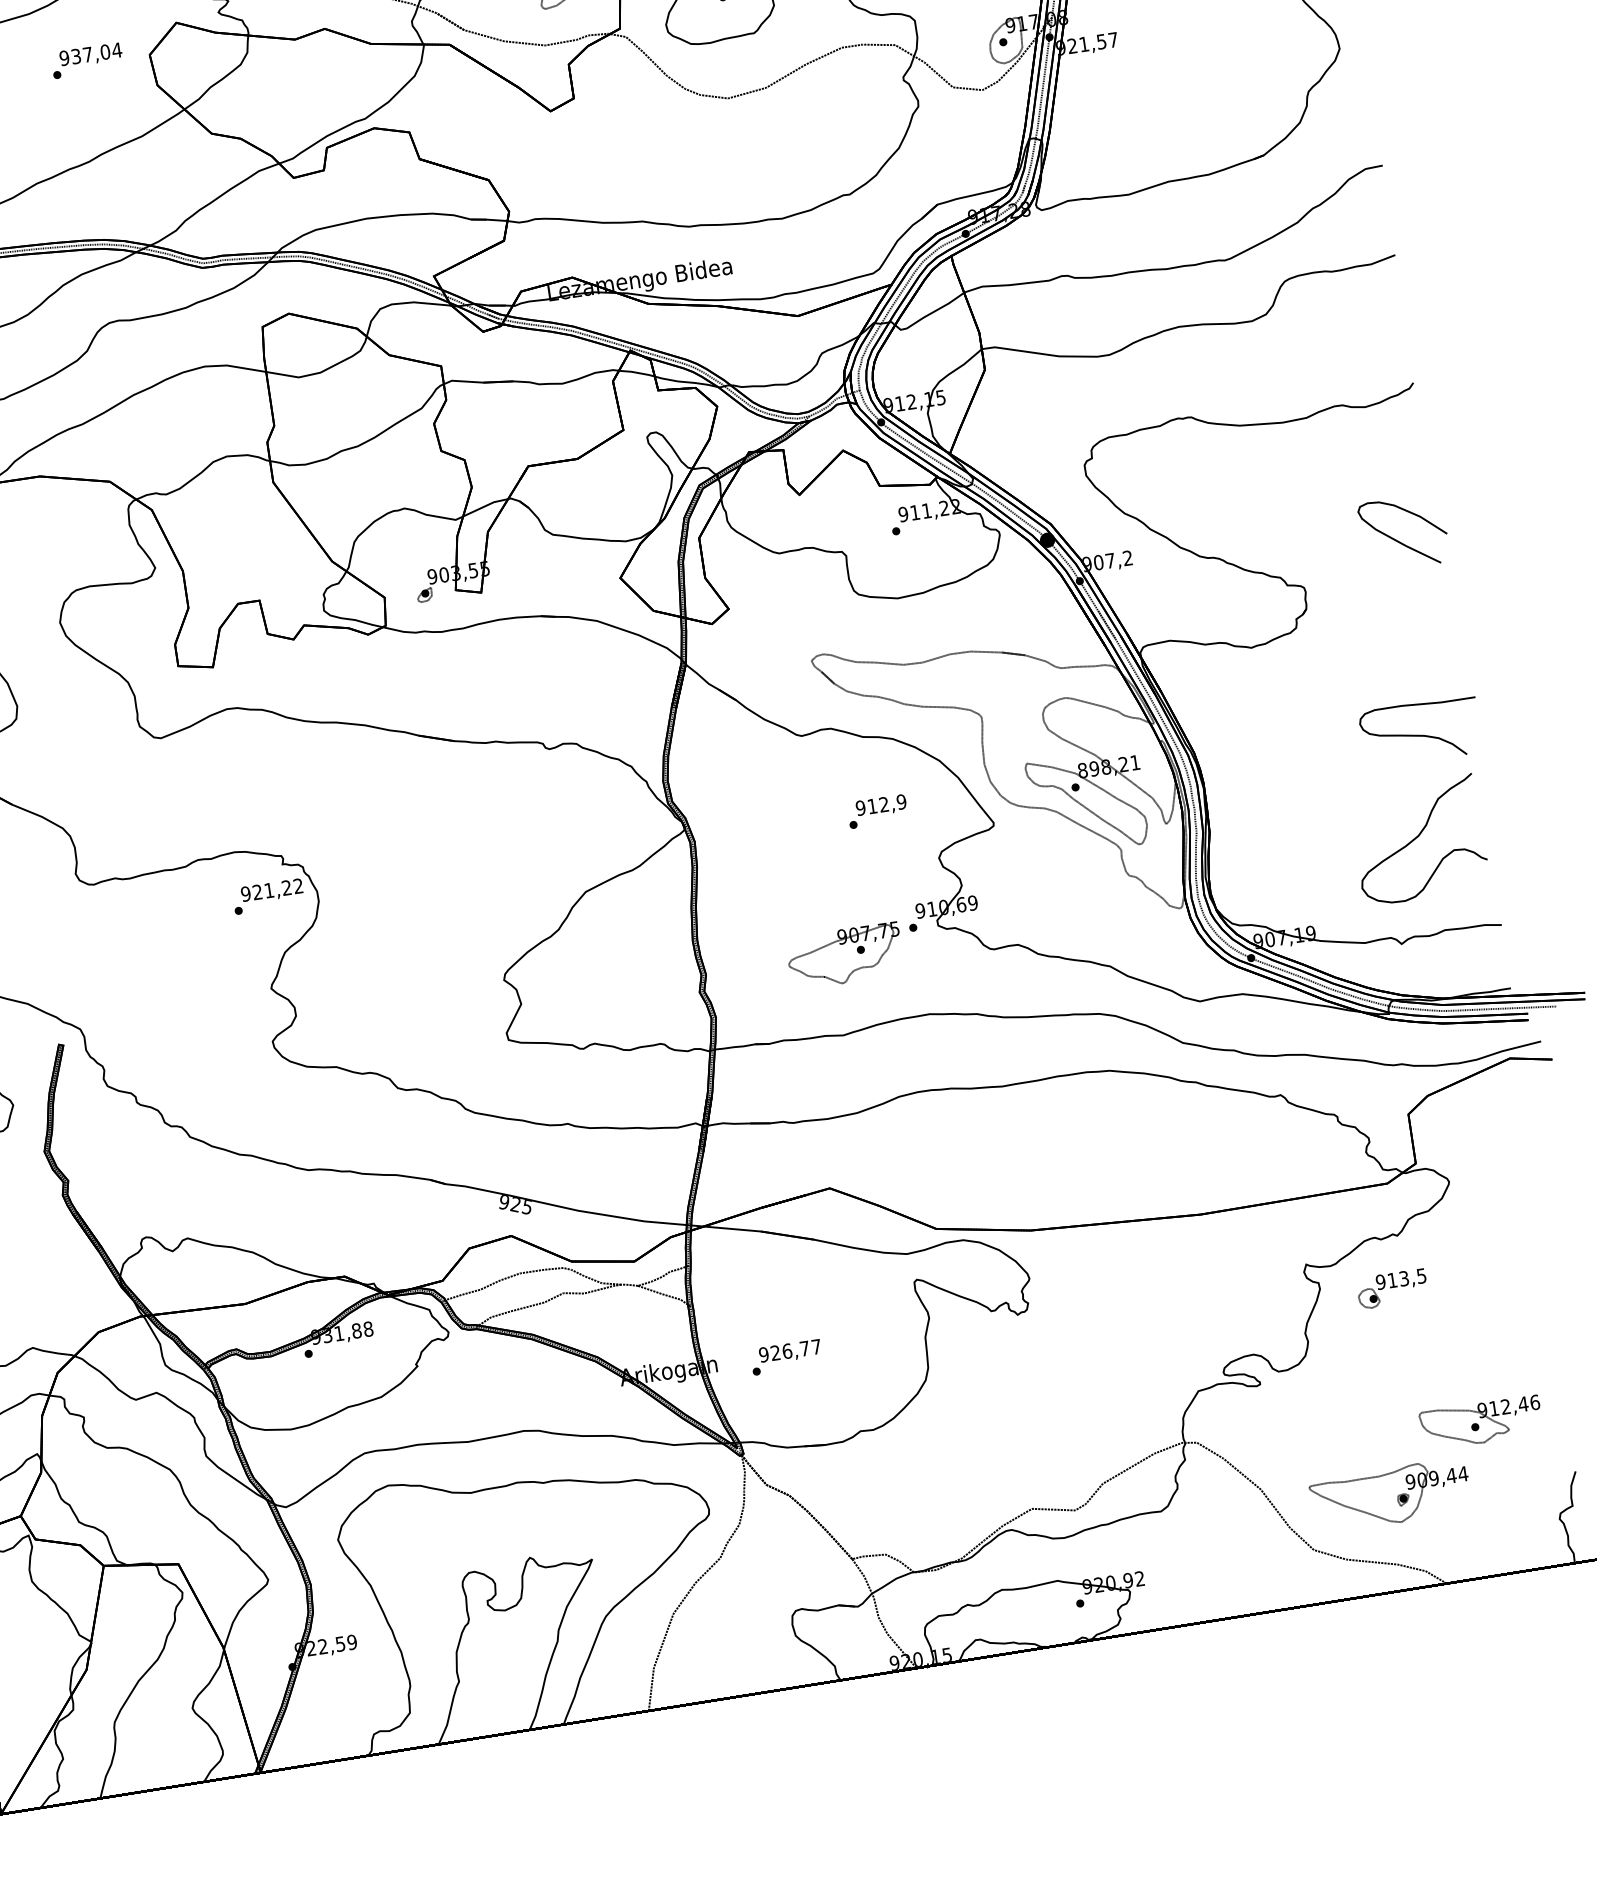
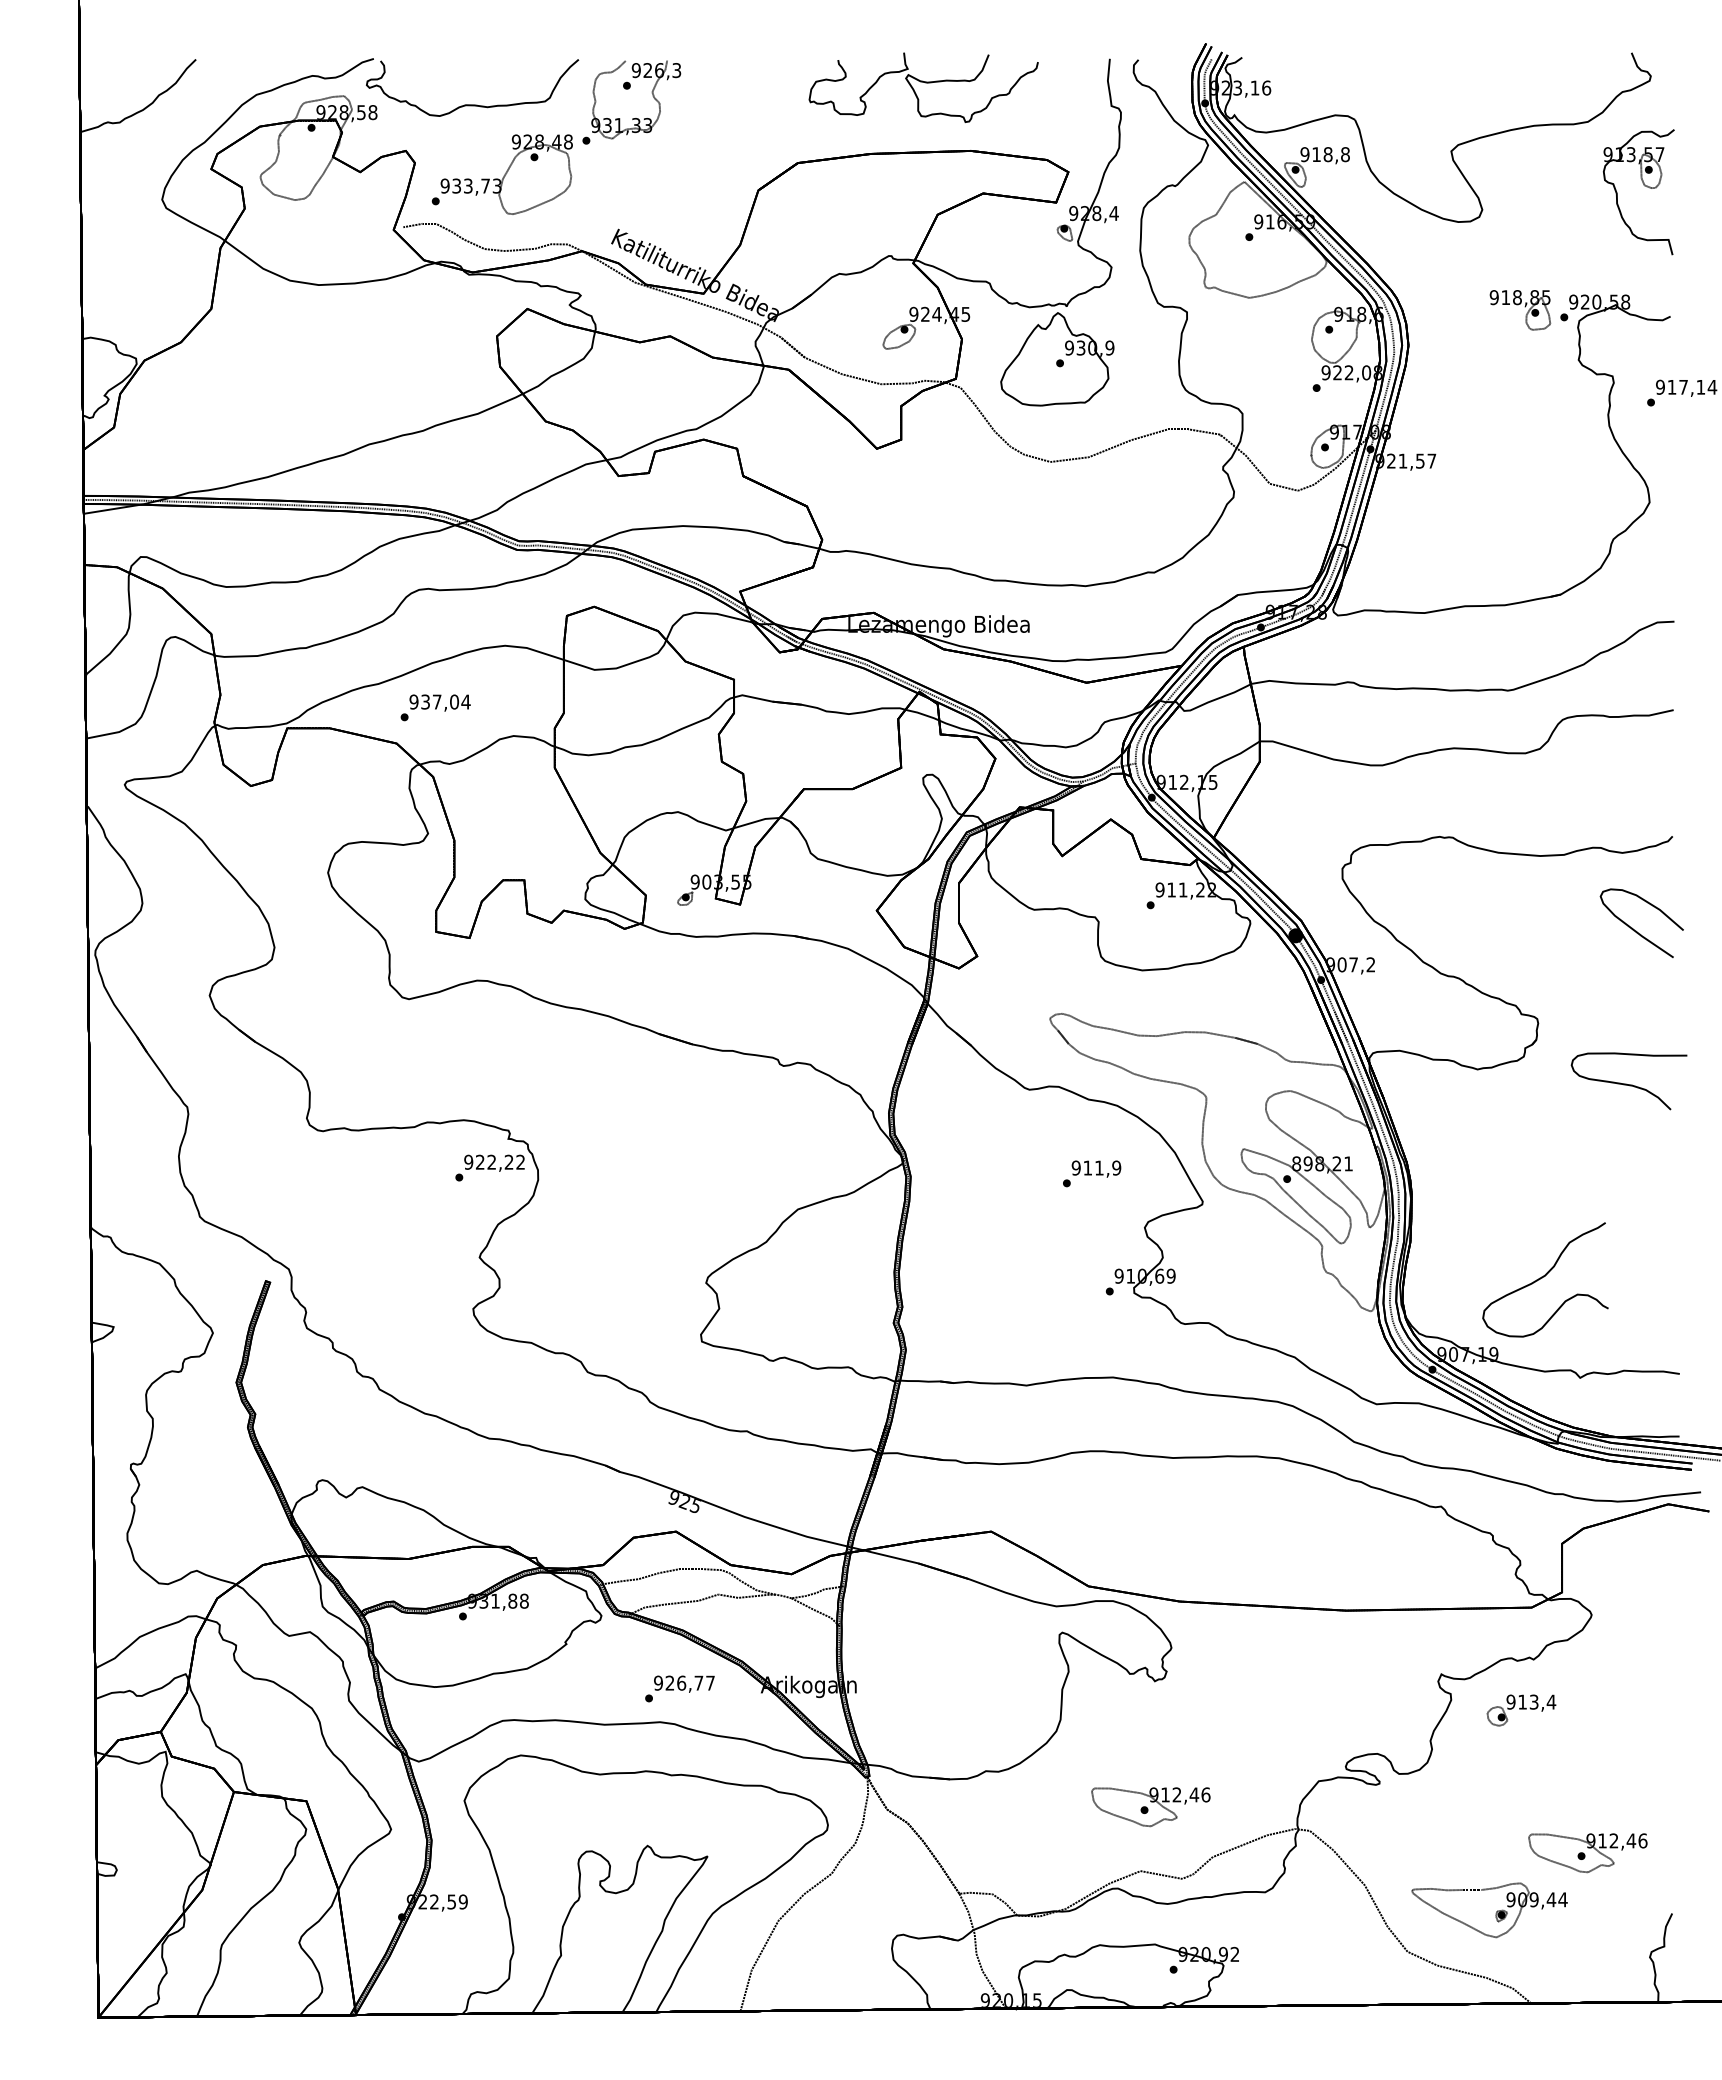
text: (87, 60) -> (435, 707), moved
curve: (1399, 541) -> (1636, 930), moved
curve: (1418, 734) -> (1626, 1083), moved
text: (884, 804) -> (1099, 1167), 912,9 -> 911,9
curve: (1418, 837) -> (1544, 1277), moved
text: (268, 889) -> (491, 1161), 921,22 -> 922,22
part: (844, 955) -> (1039, 1308), removed
text: (1421, 1275) -> (1551, 1701), 913,5 -> 913,4
text: (785, 1356) -> (679, 1688), moved
part: (1032, 1443) -> (1150, 1807), added

